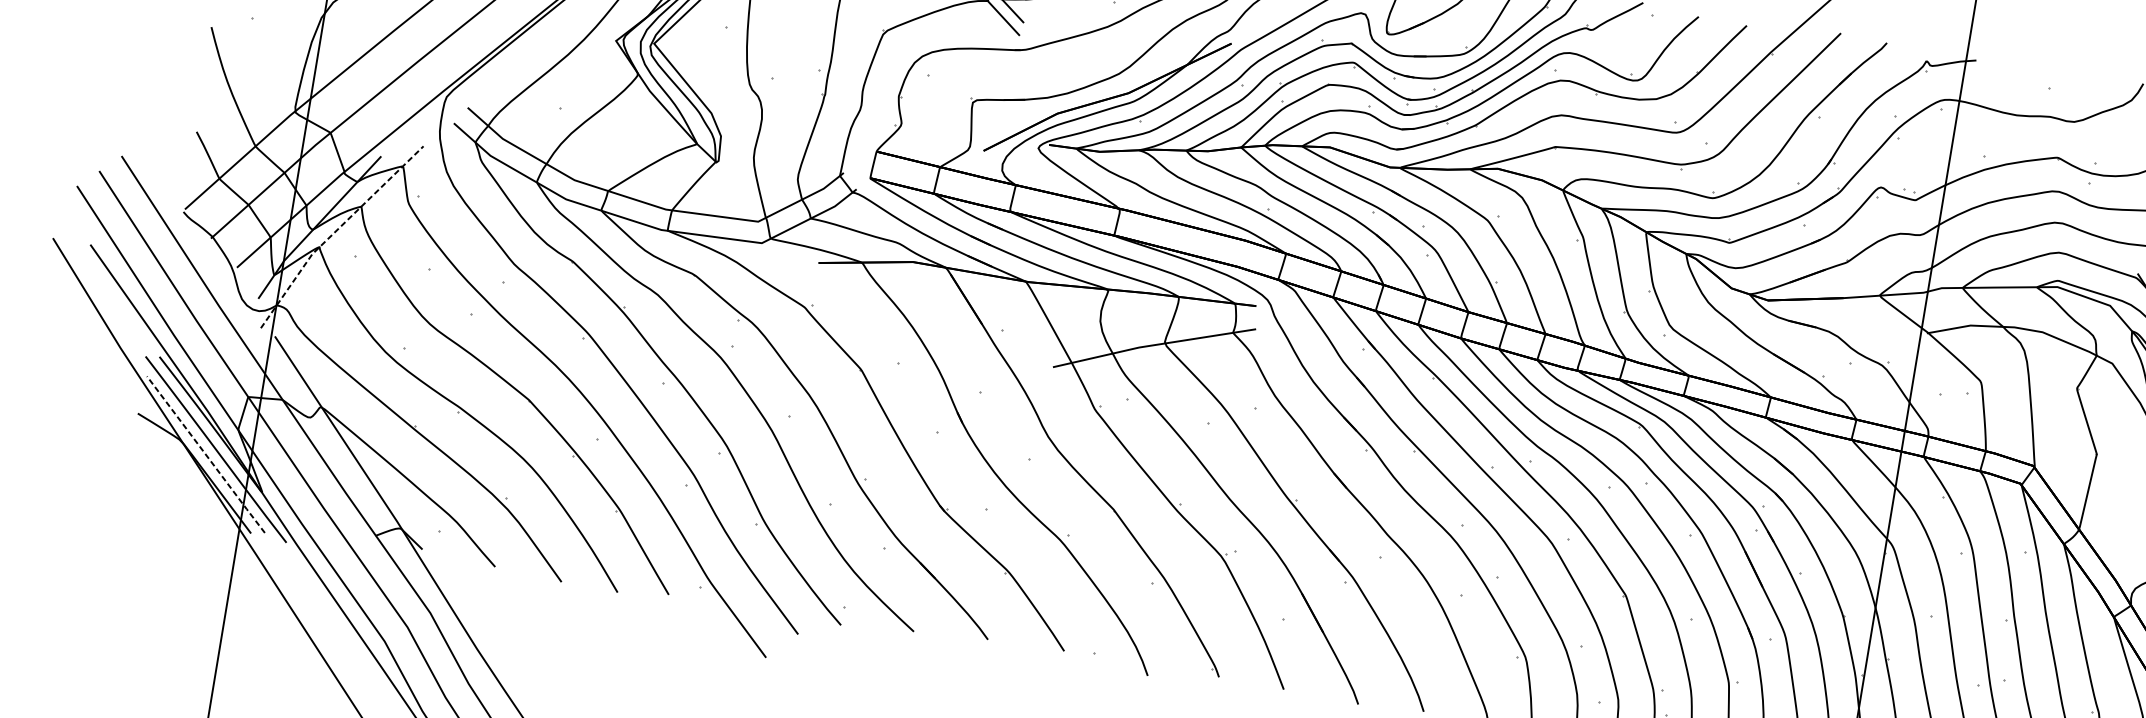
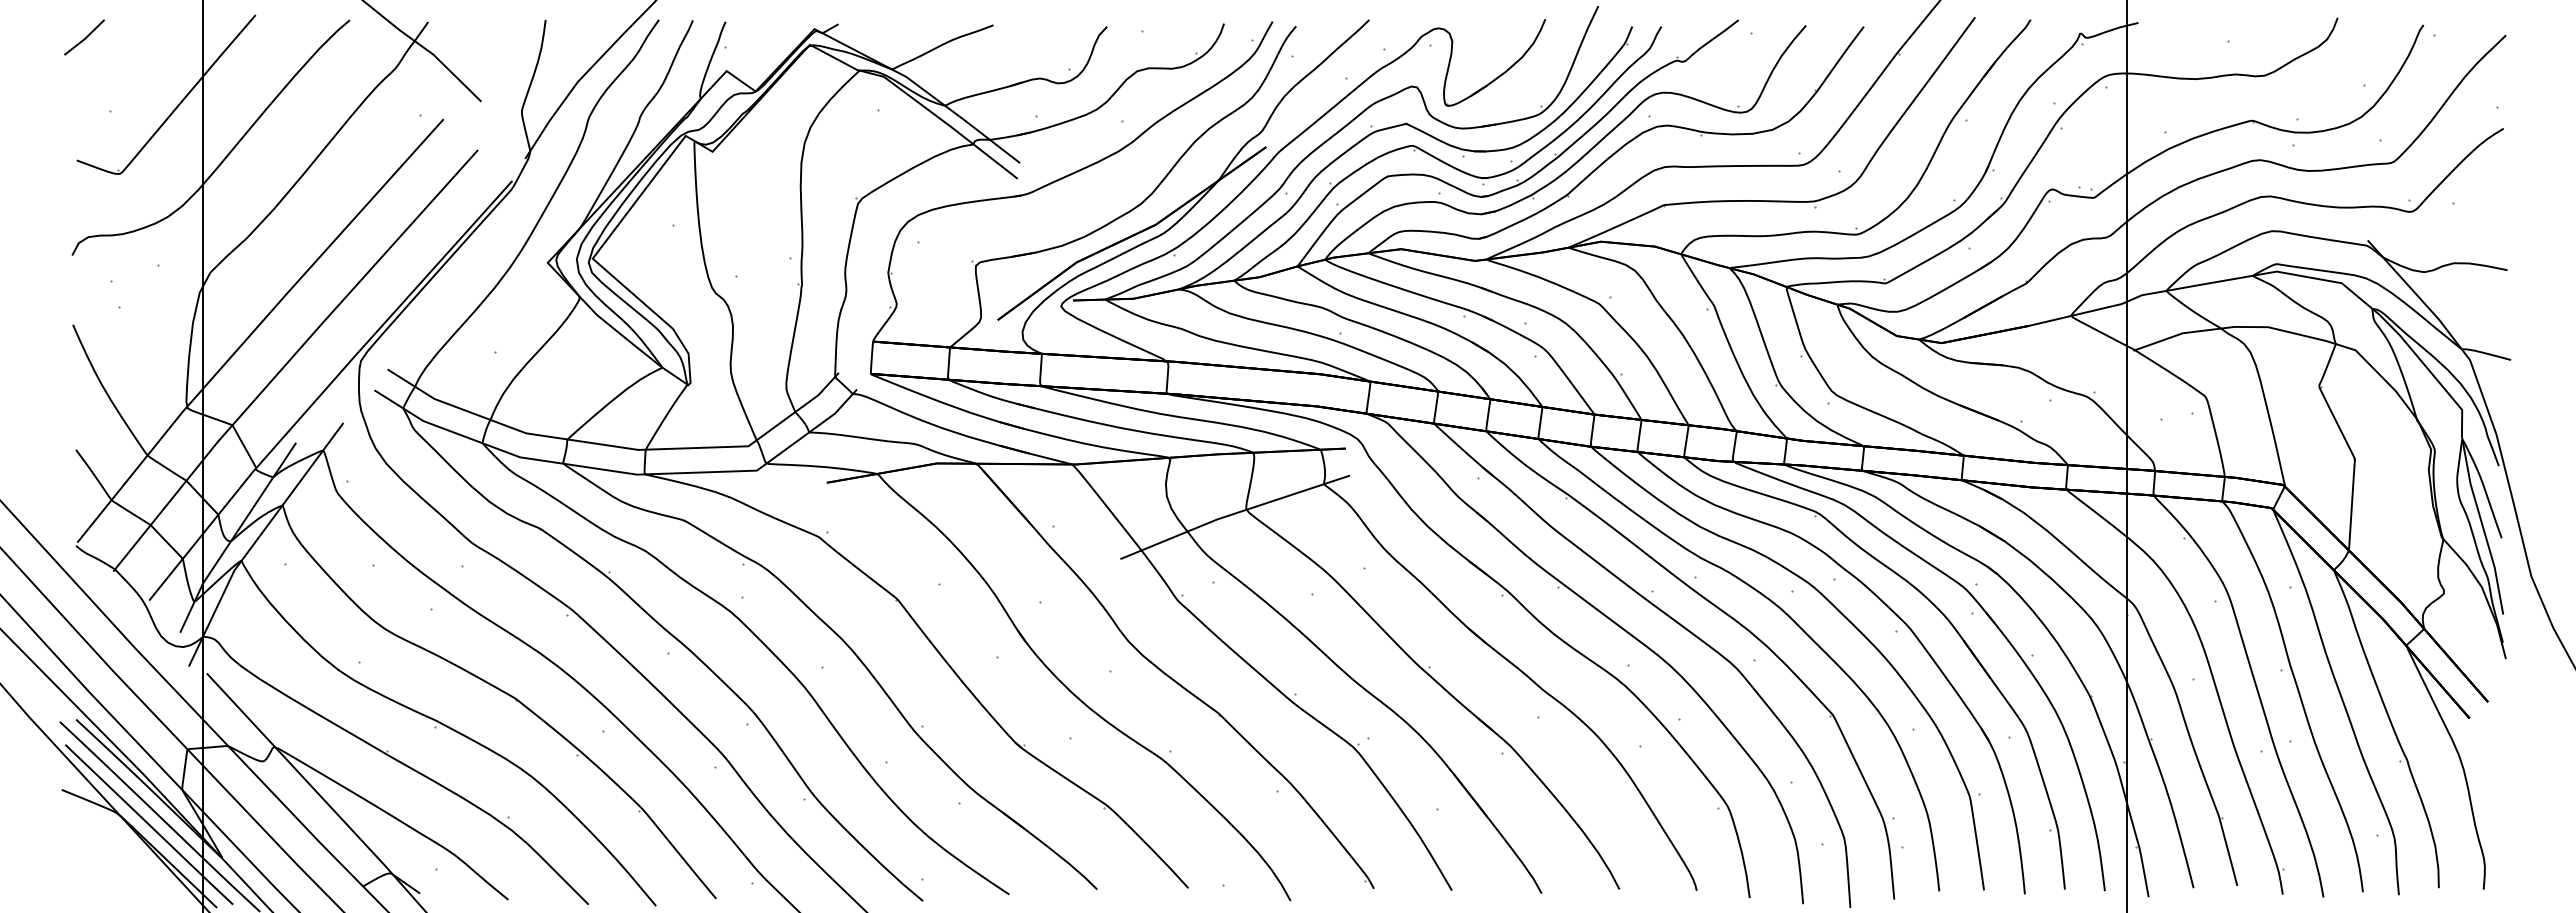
line: (335, 231) -> (257, 539), dashed -> solid
line: (206, 454) -> (149, 824), dashed -> solid

